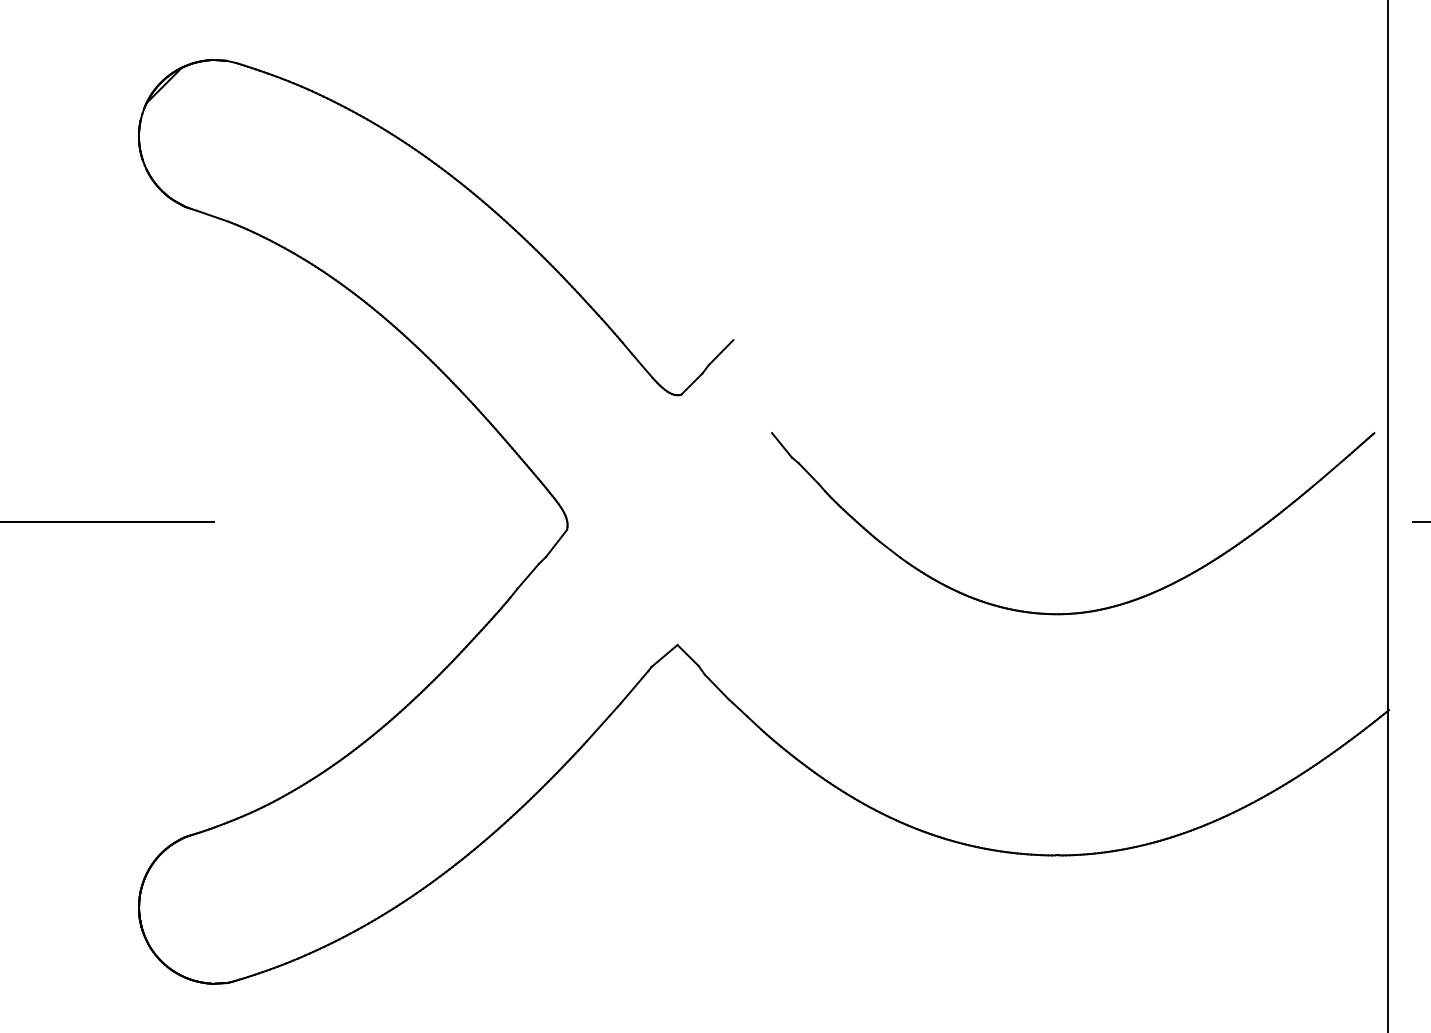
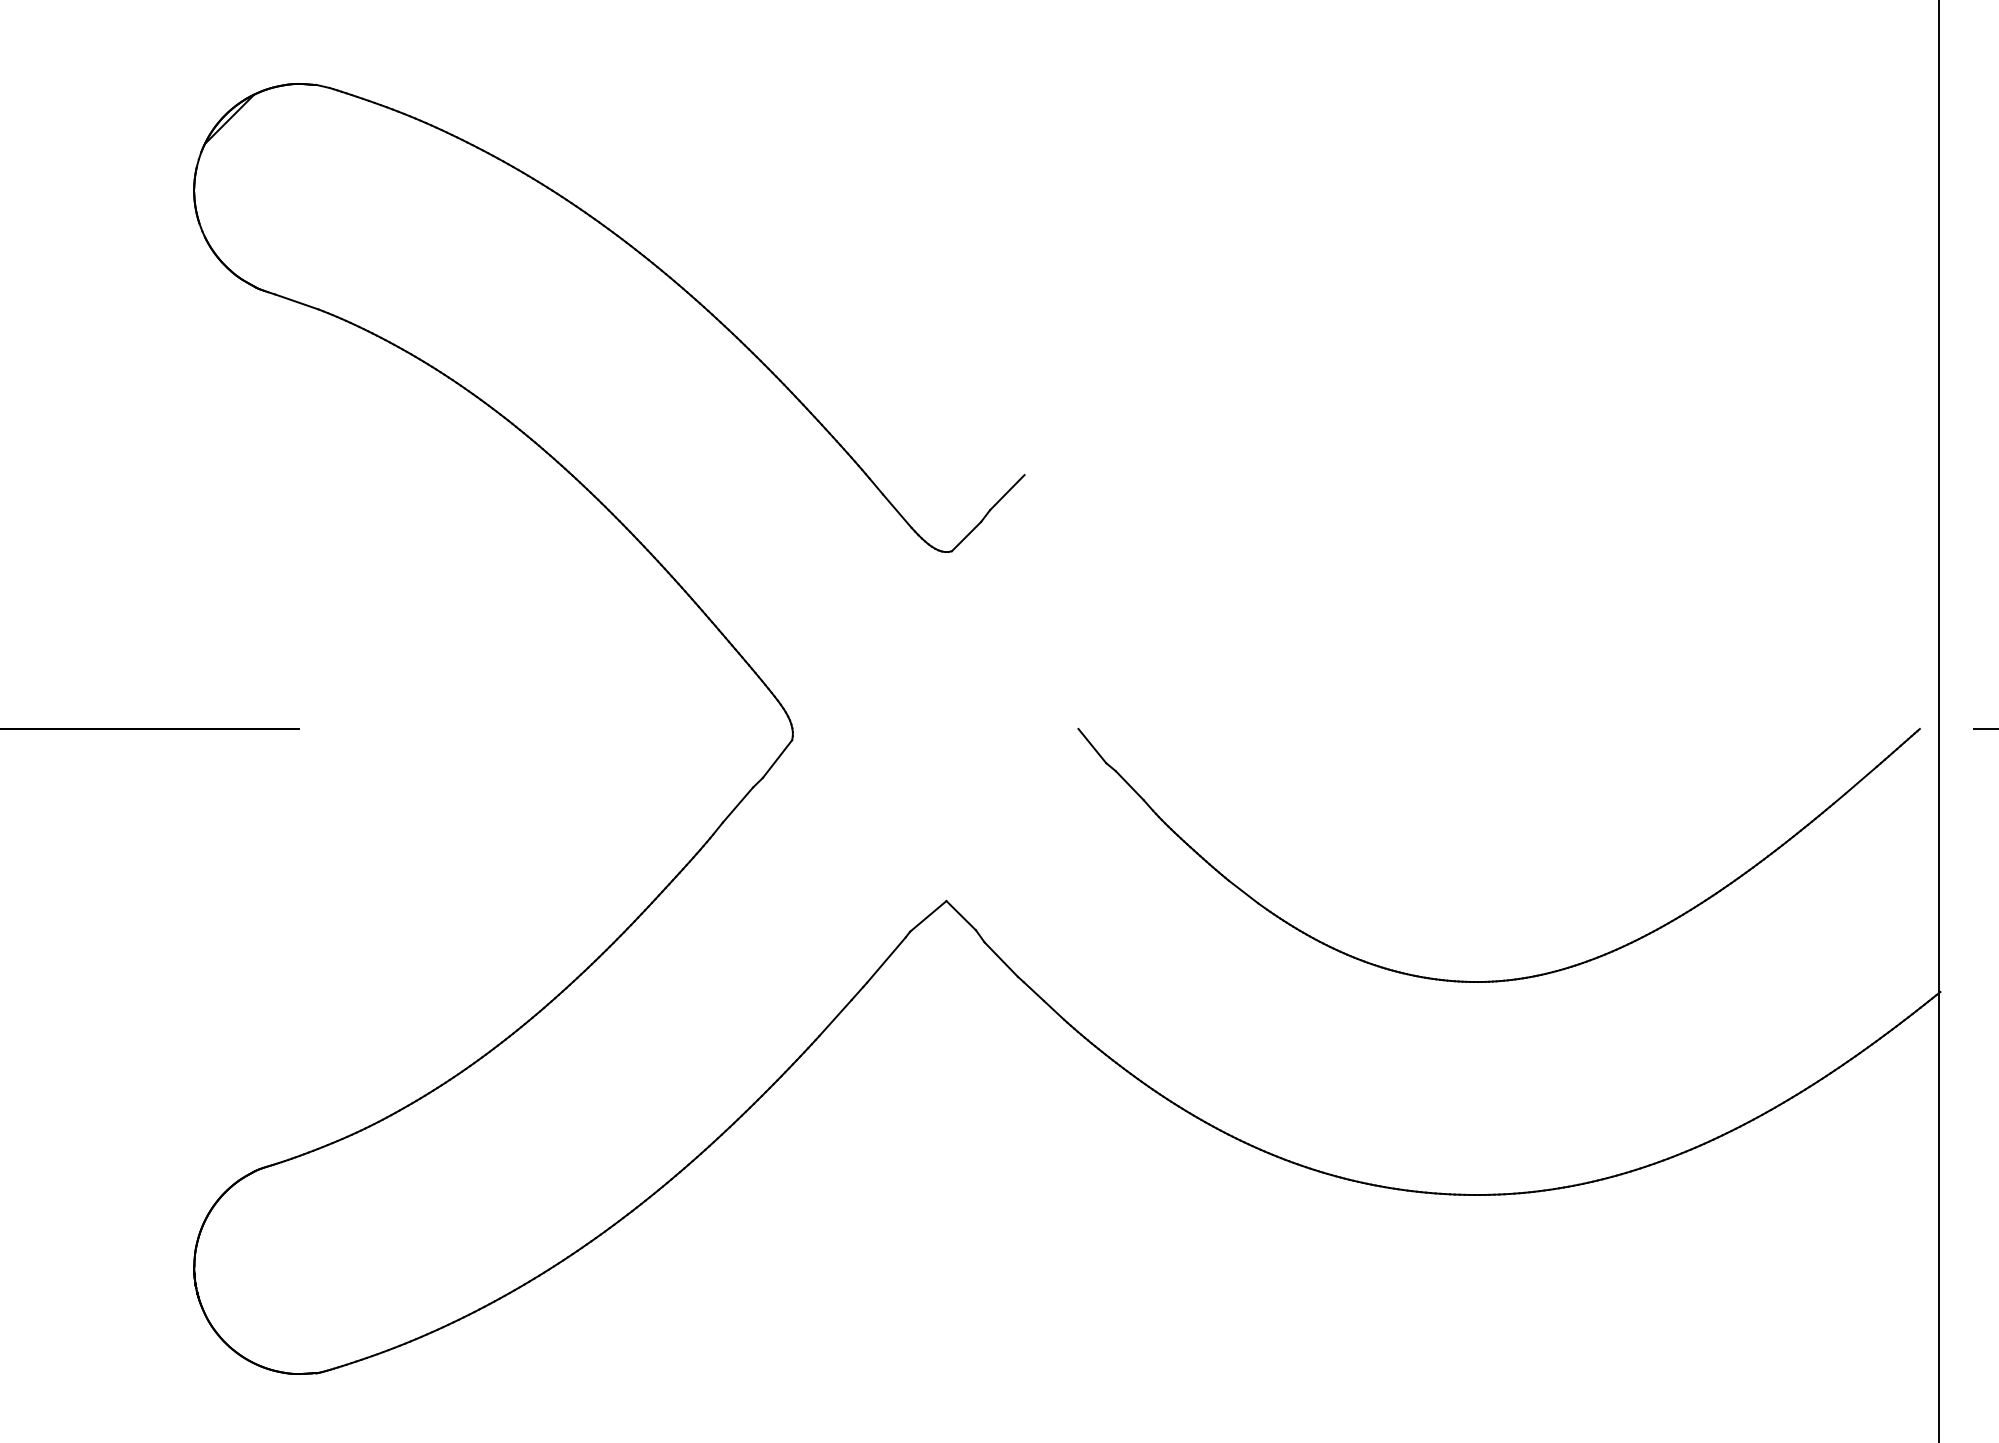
part: (1087, 610) -> (1519, 977), moved

